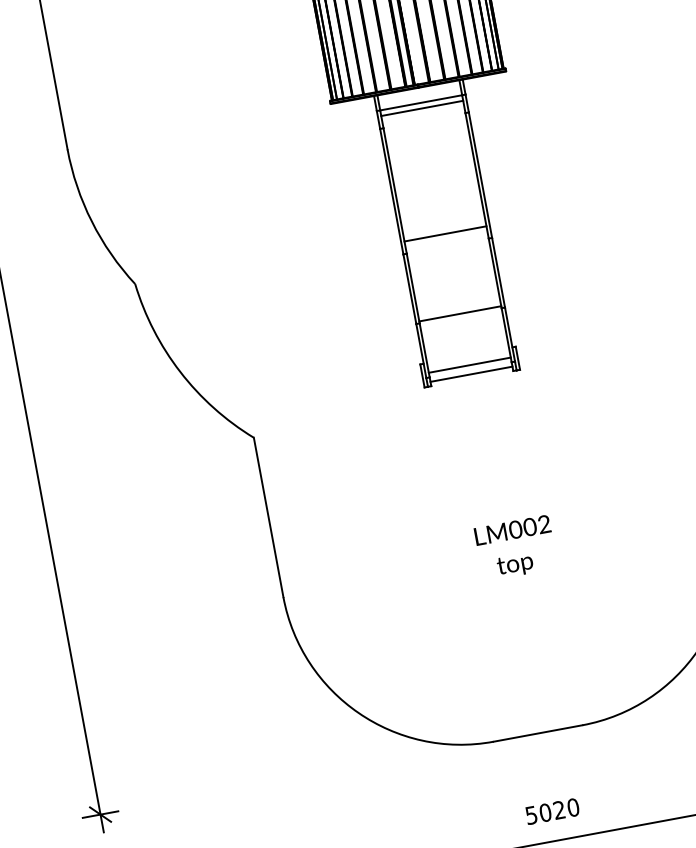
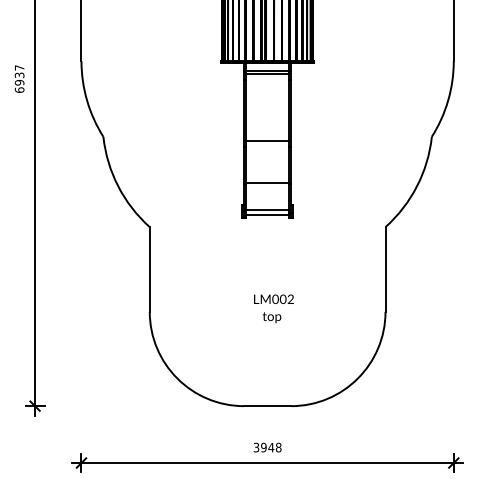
text: (552, 811) -> (267, 447), 5020 -> 3948

